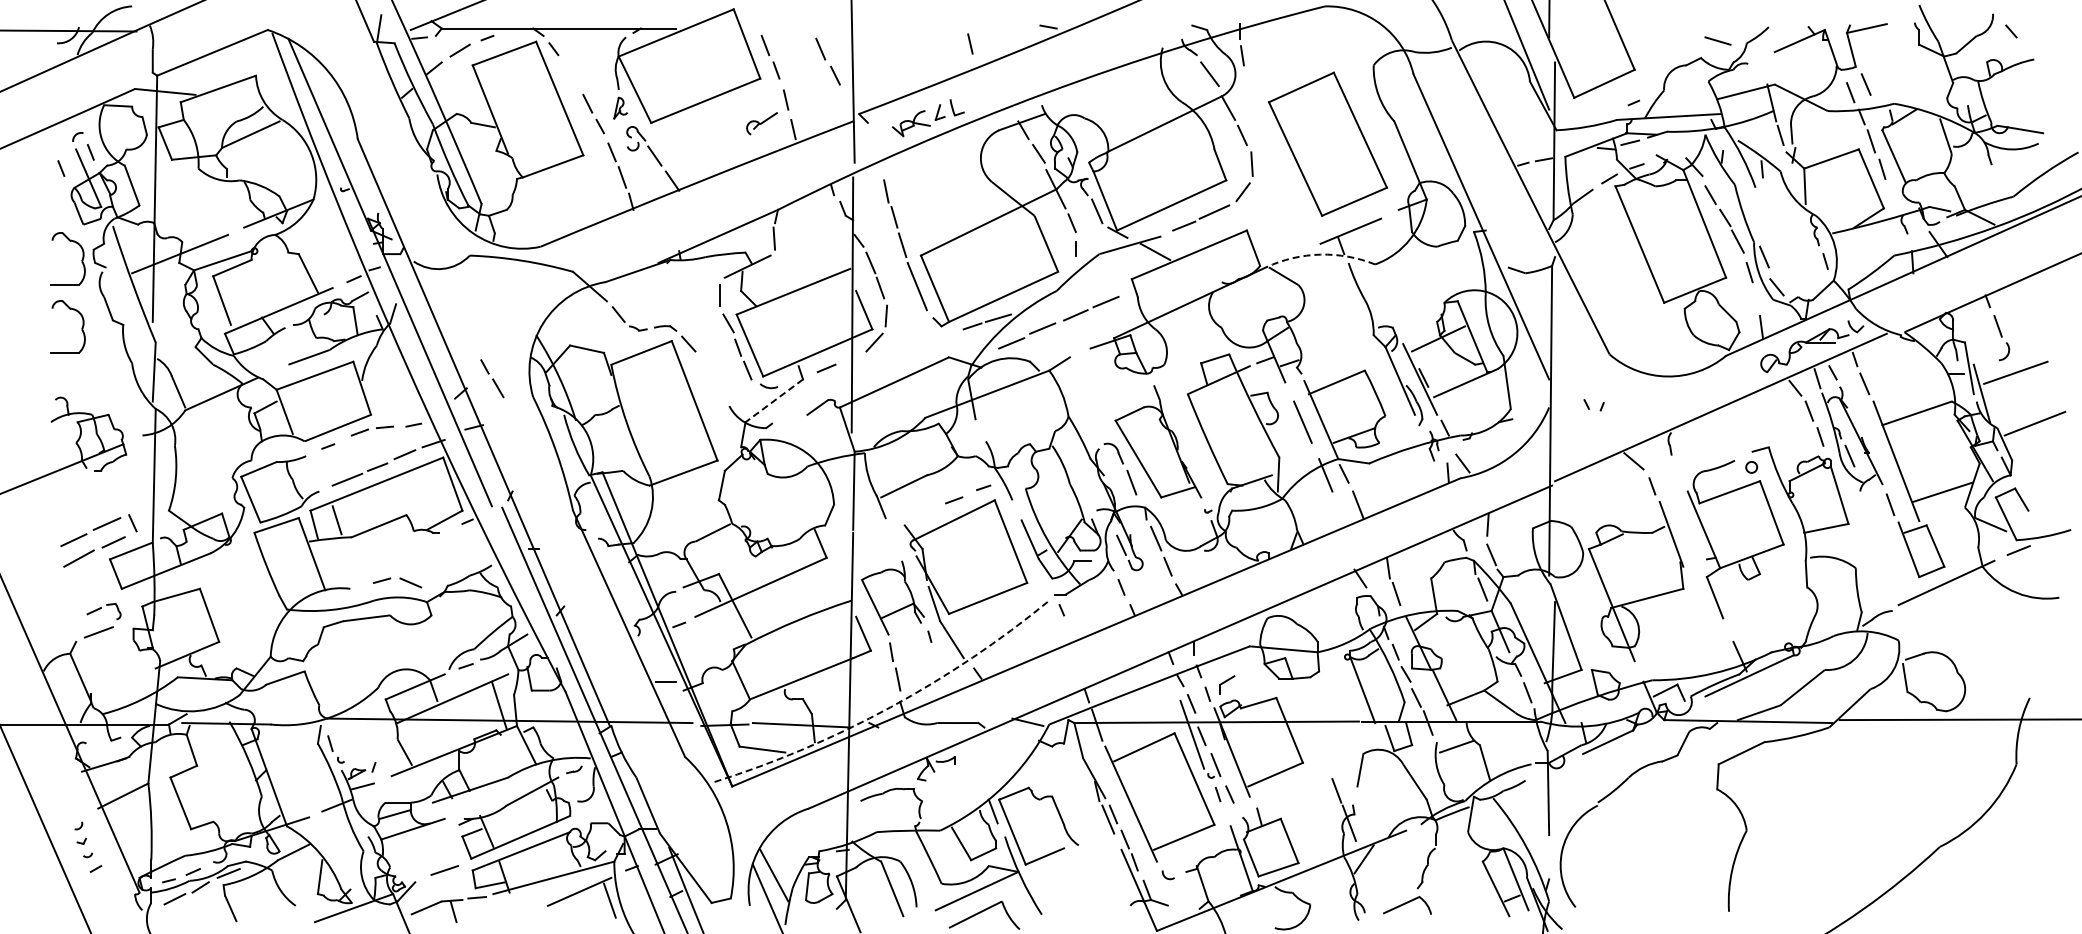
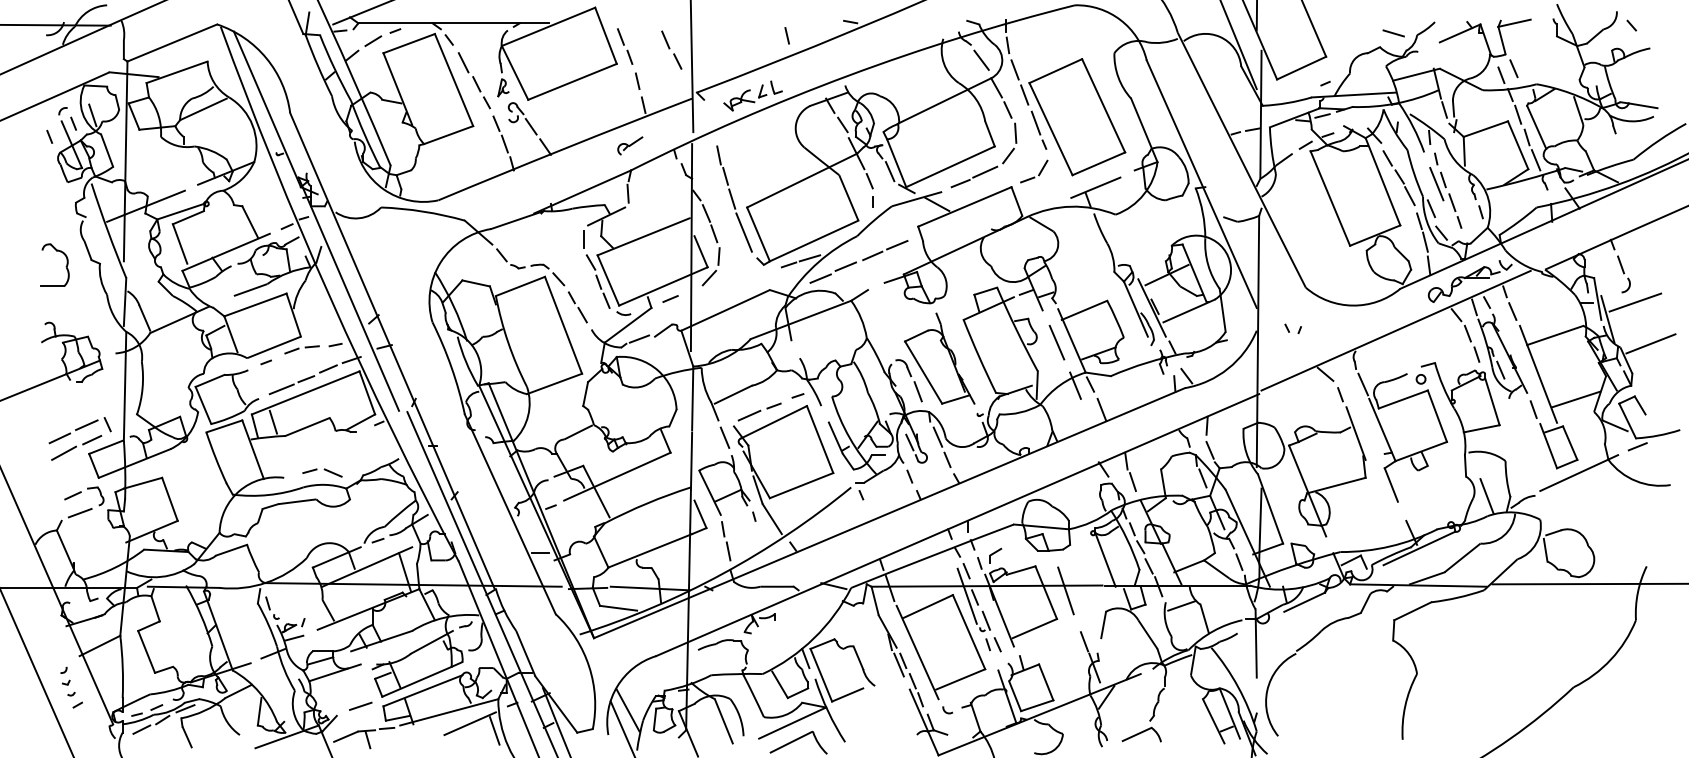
line: (571, 76) -> (463, 62), added
line: (1250, 85) -> (1014, 69), added
line: (1262, 116) -> (1024, 94), added
part: (761, 123) -> (629, 145), moved
line: (114, 141) -> (92, 114), added
part: (1280, 160) -> (1038, 130), added
line: (1893, 196) -> (1536, 159), added
part: (1274, 211) -> (1033, 171), added
part: (1782, 234) -> (1446, 190), added
arc: (1320, 254) -> (1071, 206), dashed -> solid
part: (81, 259) -> (66, 210), removed
line: (1757, 298) -> (1425, 242), added
part: (492, 378) -> (577, 307), moved
line: (774, 400) -> (628, 325), dashed -> solid
line: (788, 417) -> (639, 338), added
line: (1680, 473) -> (1363, 384), added
line: (923, 512) -> (749, 415), added
line: (893, 538) -> (724, 437), added
part: (103, 611) -> (83, 496), size x1.43
line: (1832, 611) -> (1486, 496), added
arc: (890, 707) -> (722, 574), dashed -> solid
line: (1313, 727) -> (1065, 590), added

